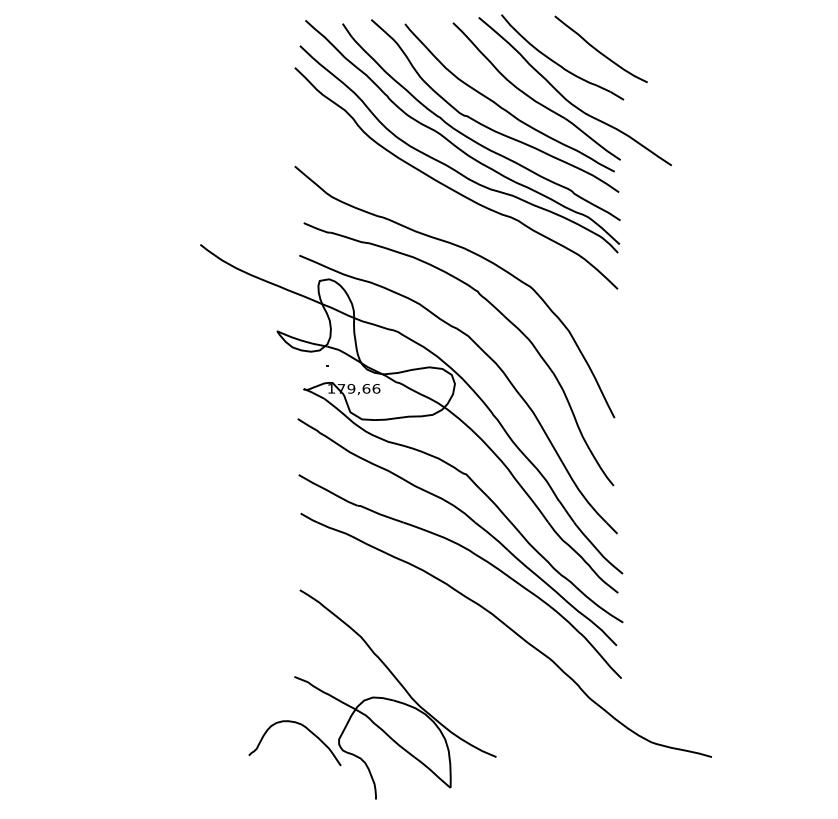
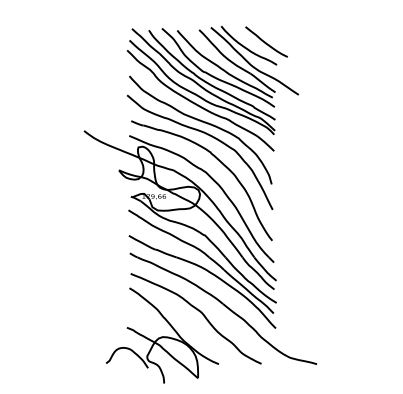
curve: (458, 226) -> (201, 122), added
curve: (453, 643) -> (199, 312), added

